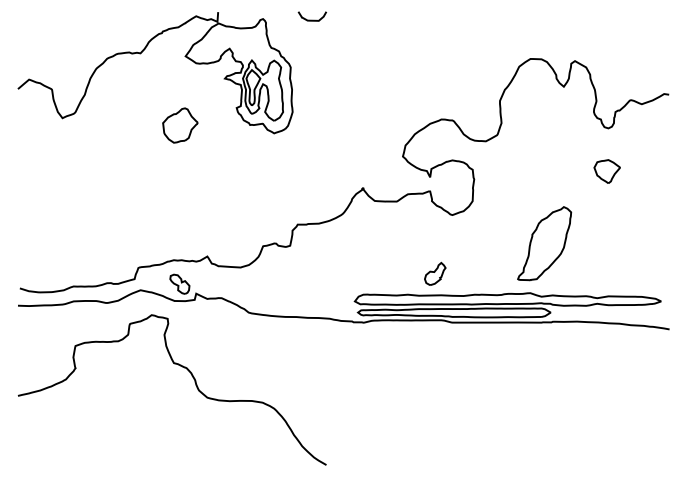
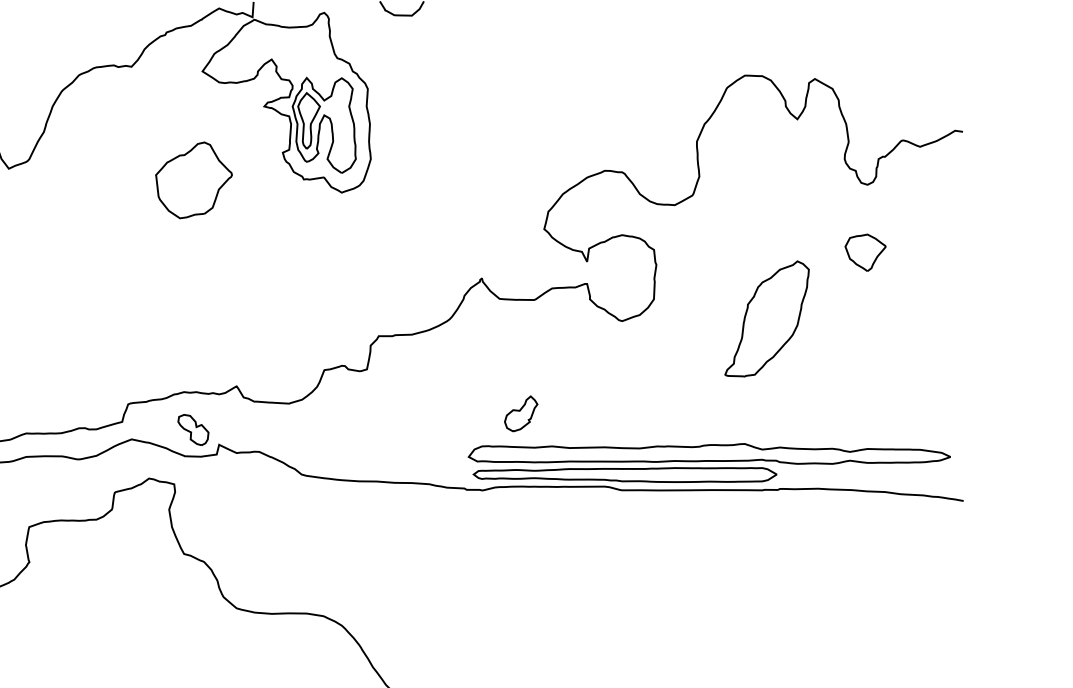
part: (180, 125) -> (194, 180), size x1.4
part: (544, 243) -> (766, 318), moved
part: (435, 273) -> (521, 413), moved

